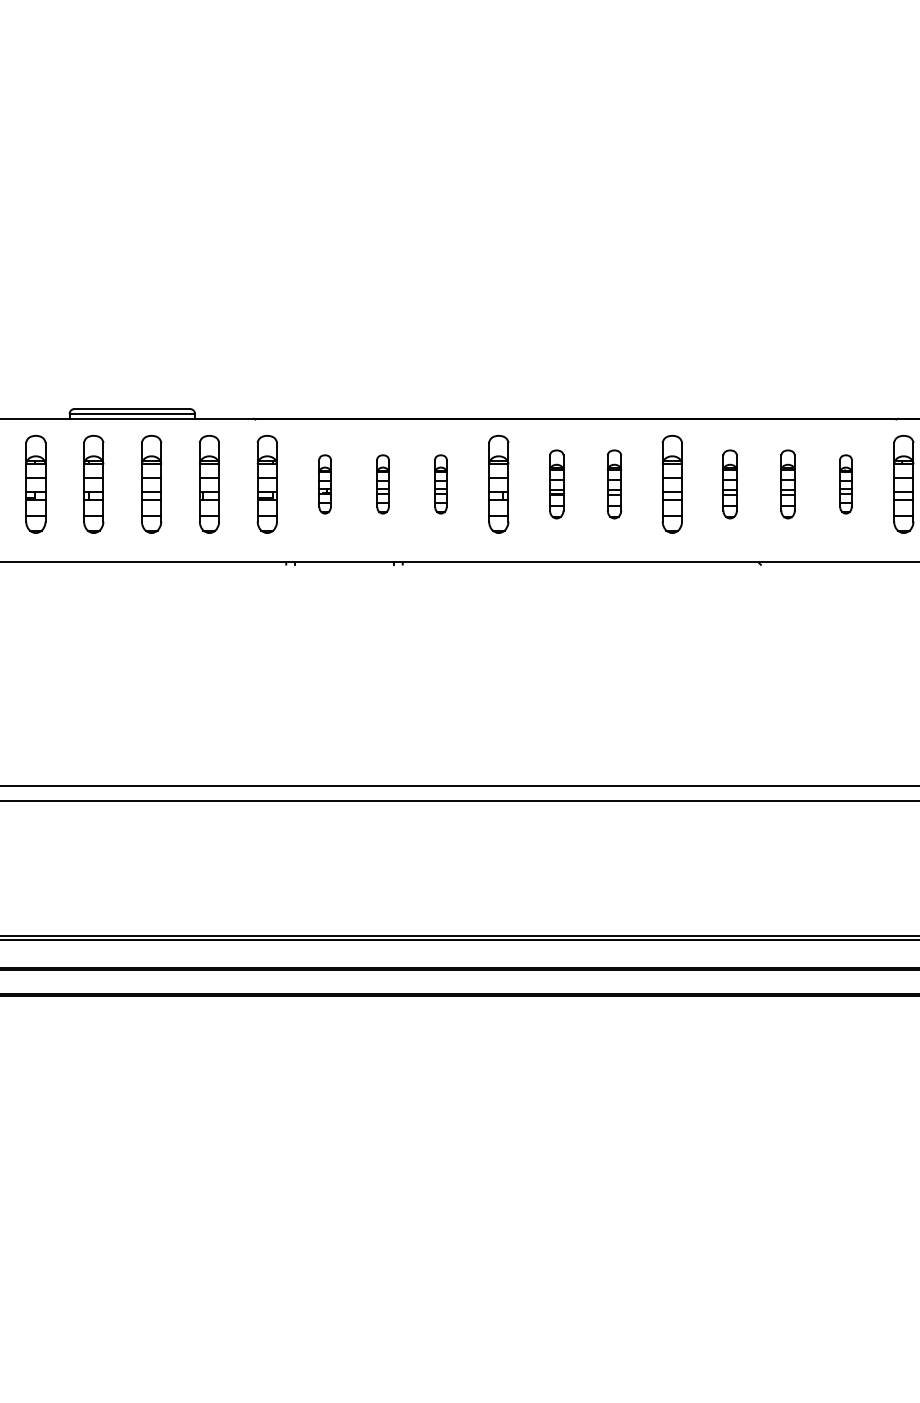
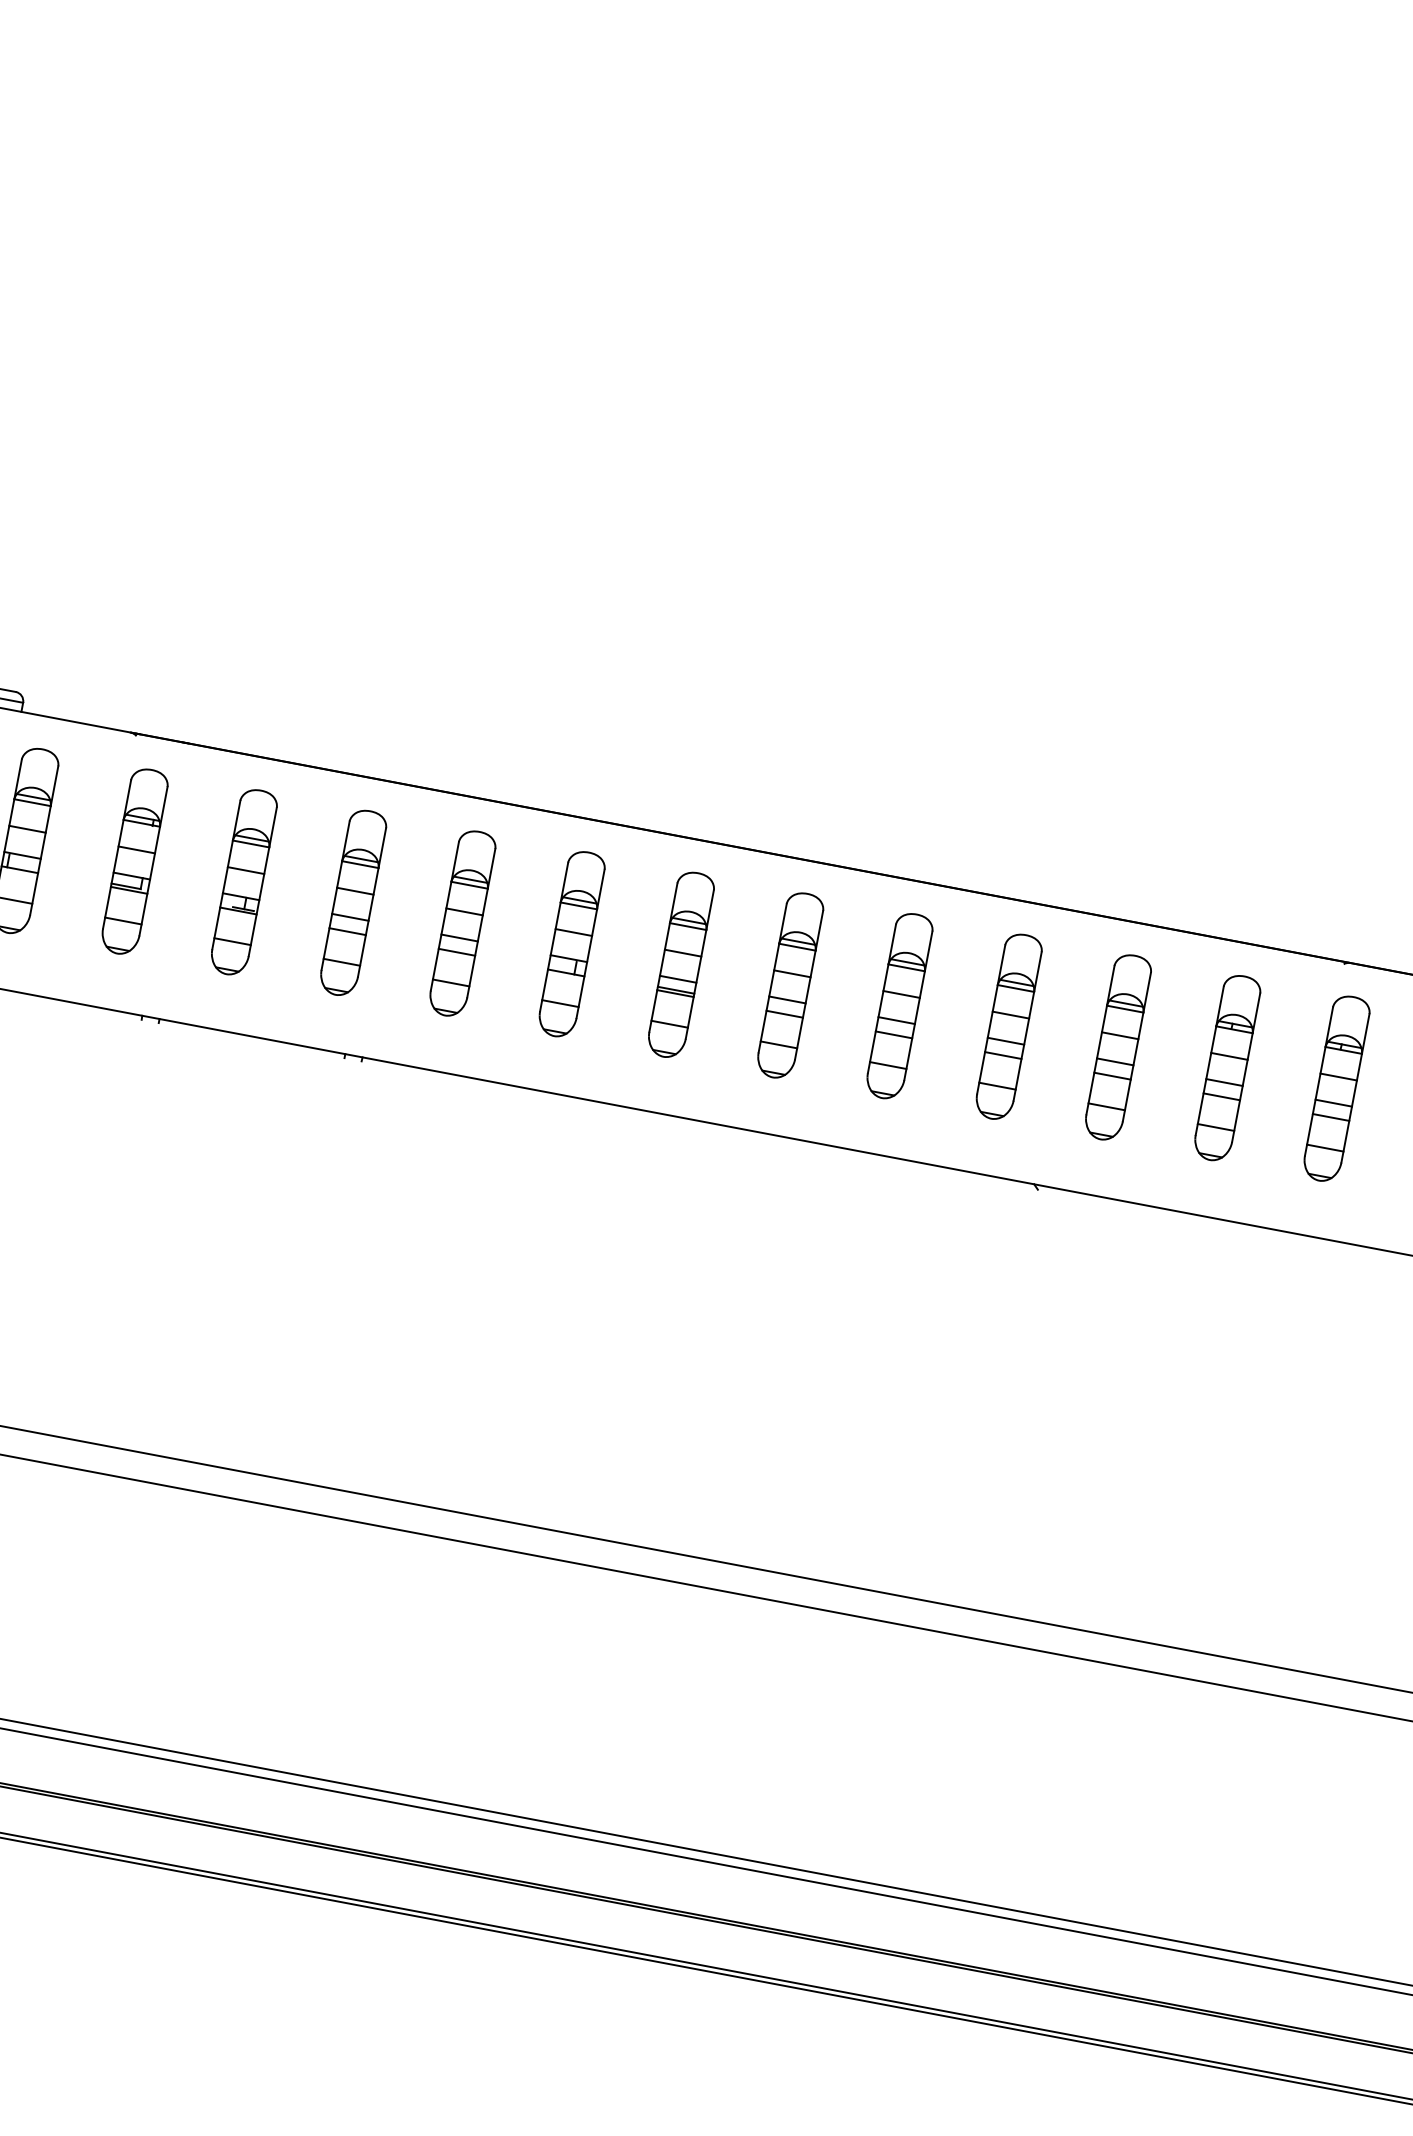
part: (324, 484) -> (242, 882), size x1.67
part: (382, 484) -> (352, 902), size x1.67
part: (440, 484) -> (461, 923), size x1.67
part: (556, 484) -> (680, 965), size x1.43
part: (614, 484) -> (790, 985), size x1.43
part: (729, 484) -> (1007, 1026), size x1.43
part: (787, 484) -> (1116, 1047), size x1.43
part: (845, 484) -> (1226, 1068), size x1.67

